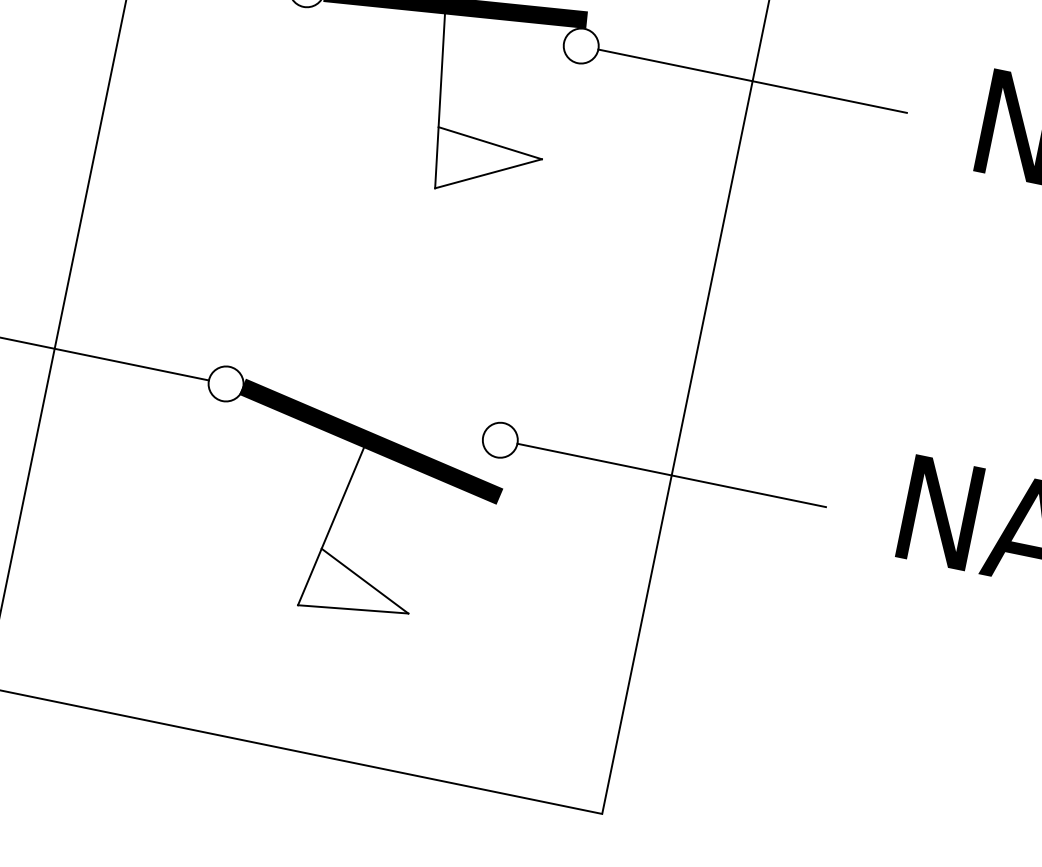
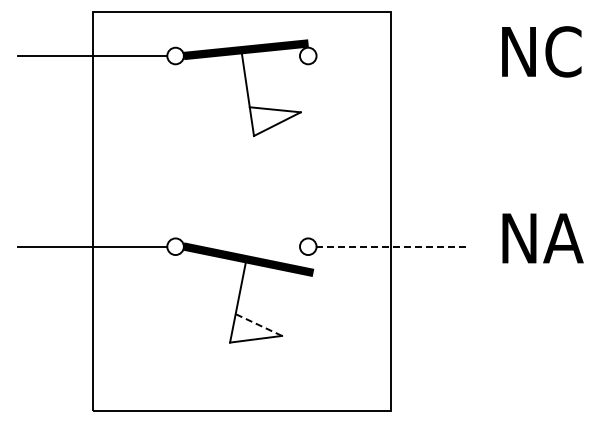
line: (750, 81) -> (390, 56), removed
line: (672, 475) -> (391, 246), solid -> dashed
line: (364, 581) -> (258, 325), solid -> dashed

